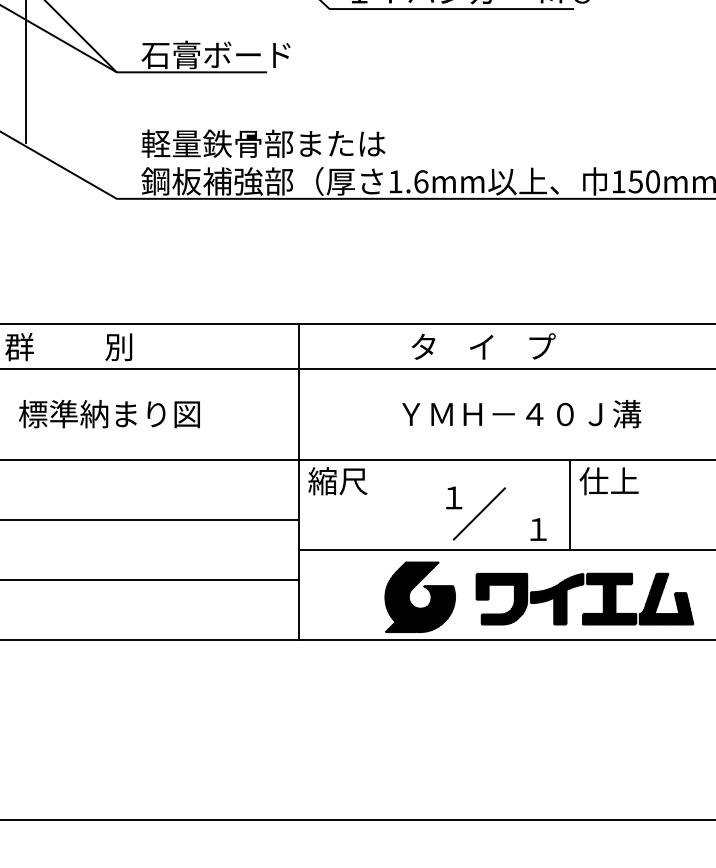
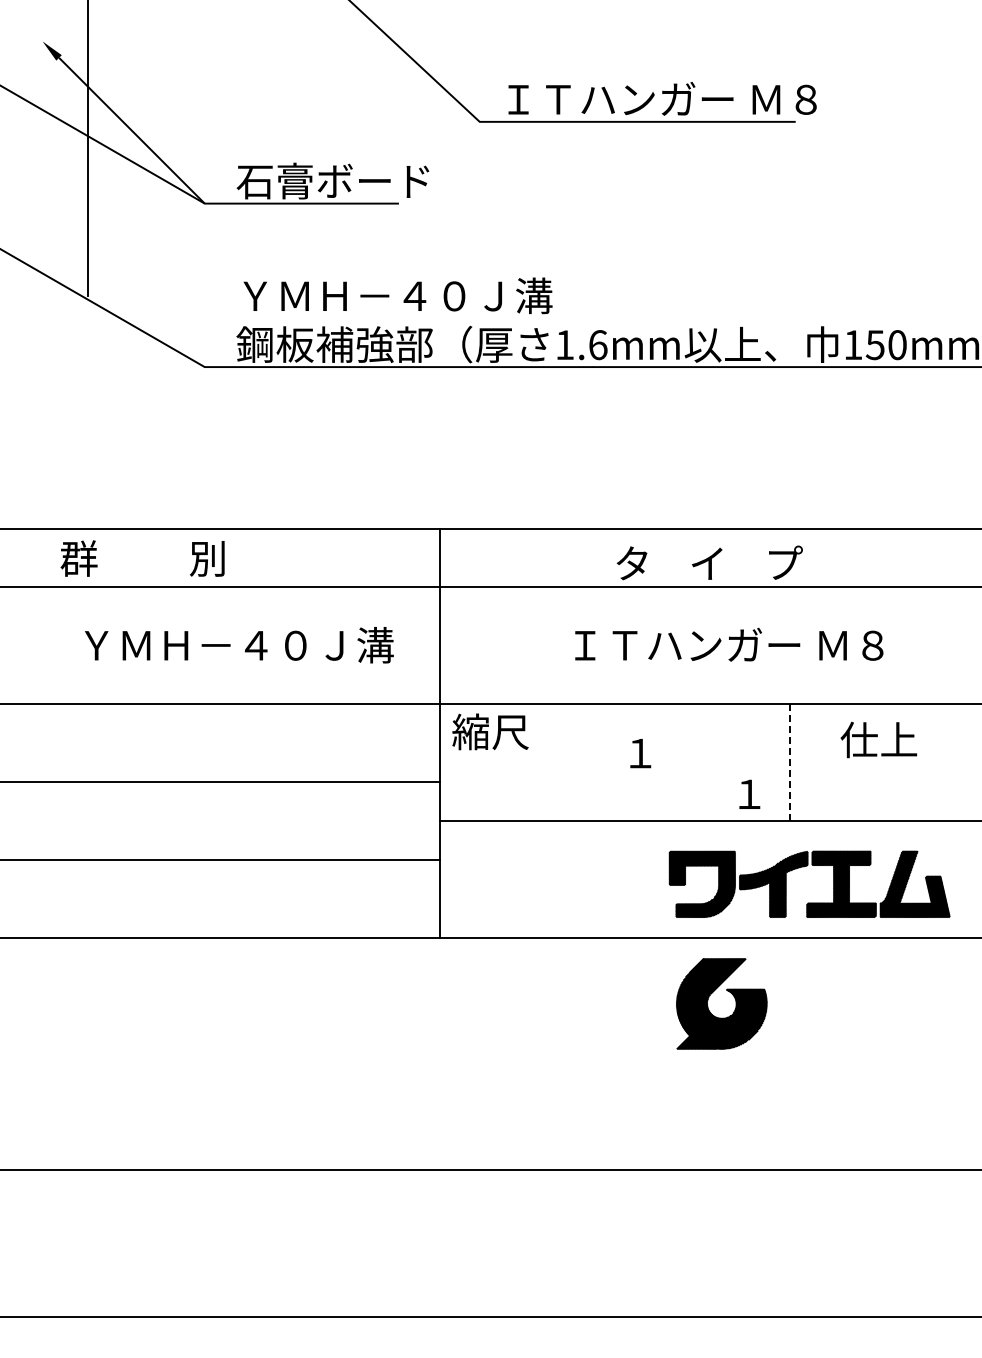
text: (263, 143) -> (394, 295), 軽量鉄骨部または -> ＹＭＨ－４０Ｊ溝
text: (483, 346) -> (709, 562), moved
text: (140, 414) -> (235, 645), 標準納まり図 -> ＹＭＨ－４０Ｊ溝
text: (522, 414) -> (728, 645), ＹＭＨ－４０Ｊ溝 -> ＩＴハンガー Ｍ８
text: (608, 480) -> (878, 739), moved
line: (570, 505) -> (790, 763), solid -> dashed
line: (479, 514) -> (673, 774), removed
part: (409, 598) -> (708, 1005), moved

